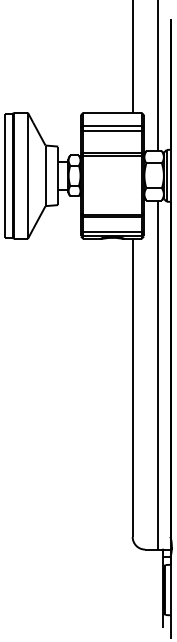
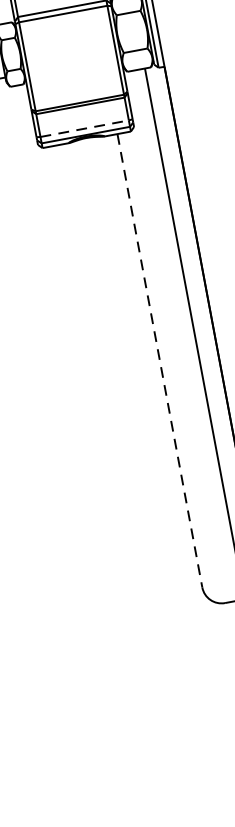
line: (112, 231) -> (84, 128), solid -> dashed
line: (132, 388) -> (159, 361), solid -> dashed

